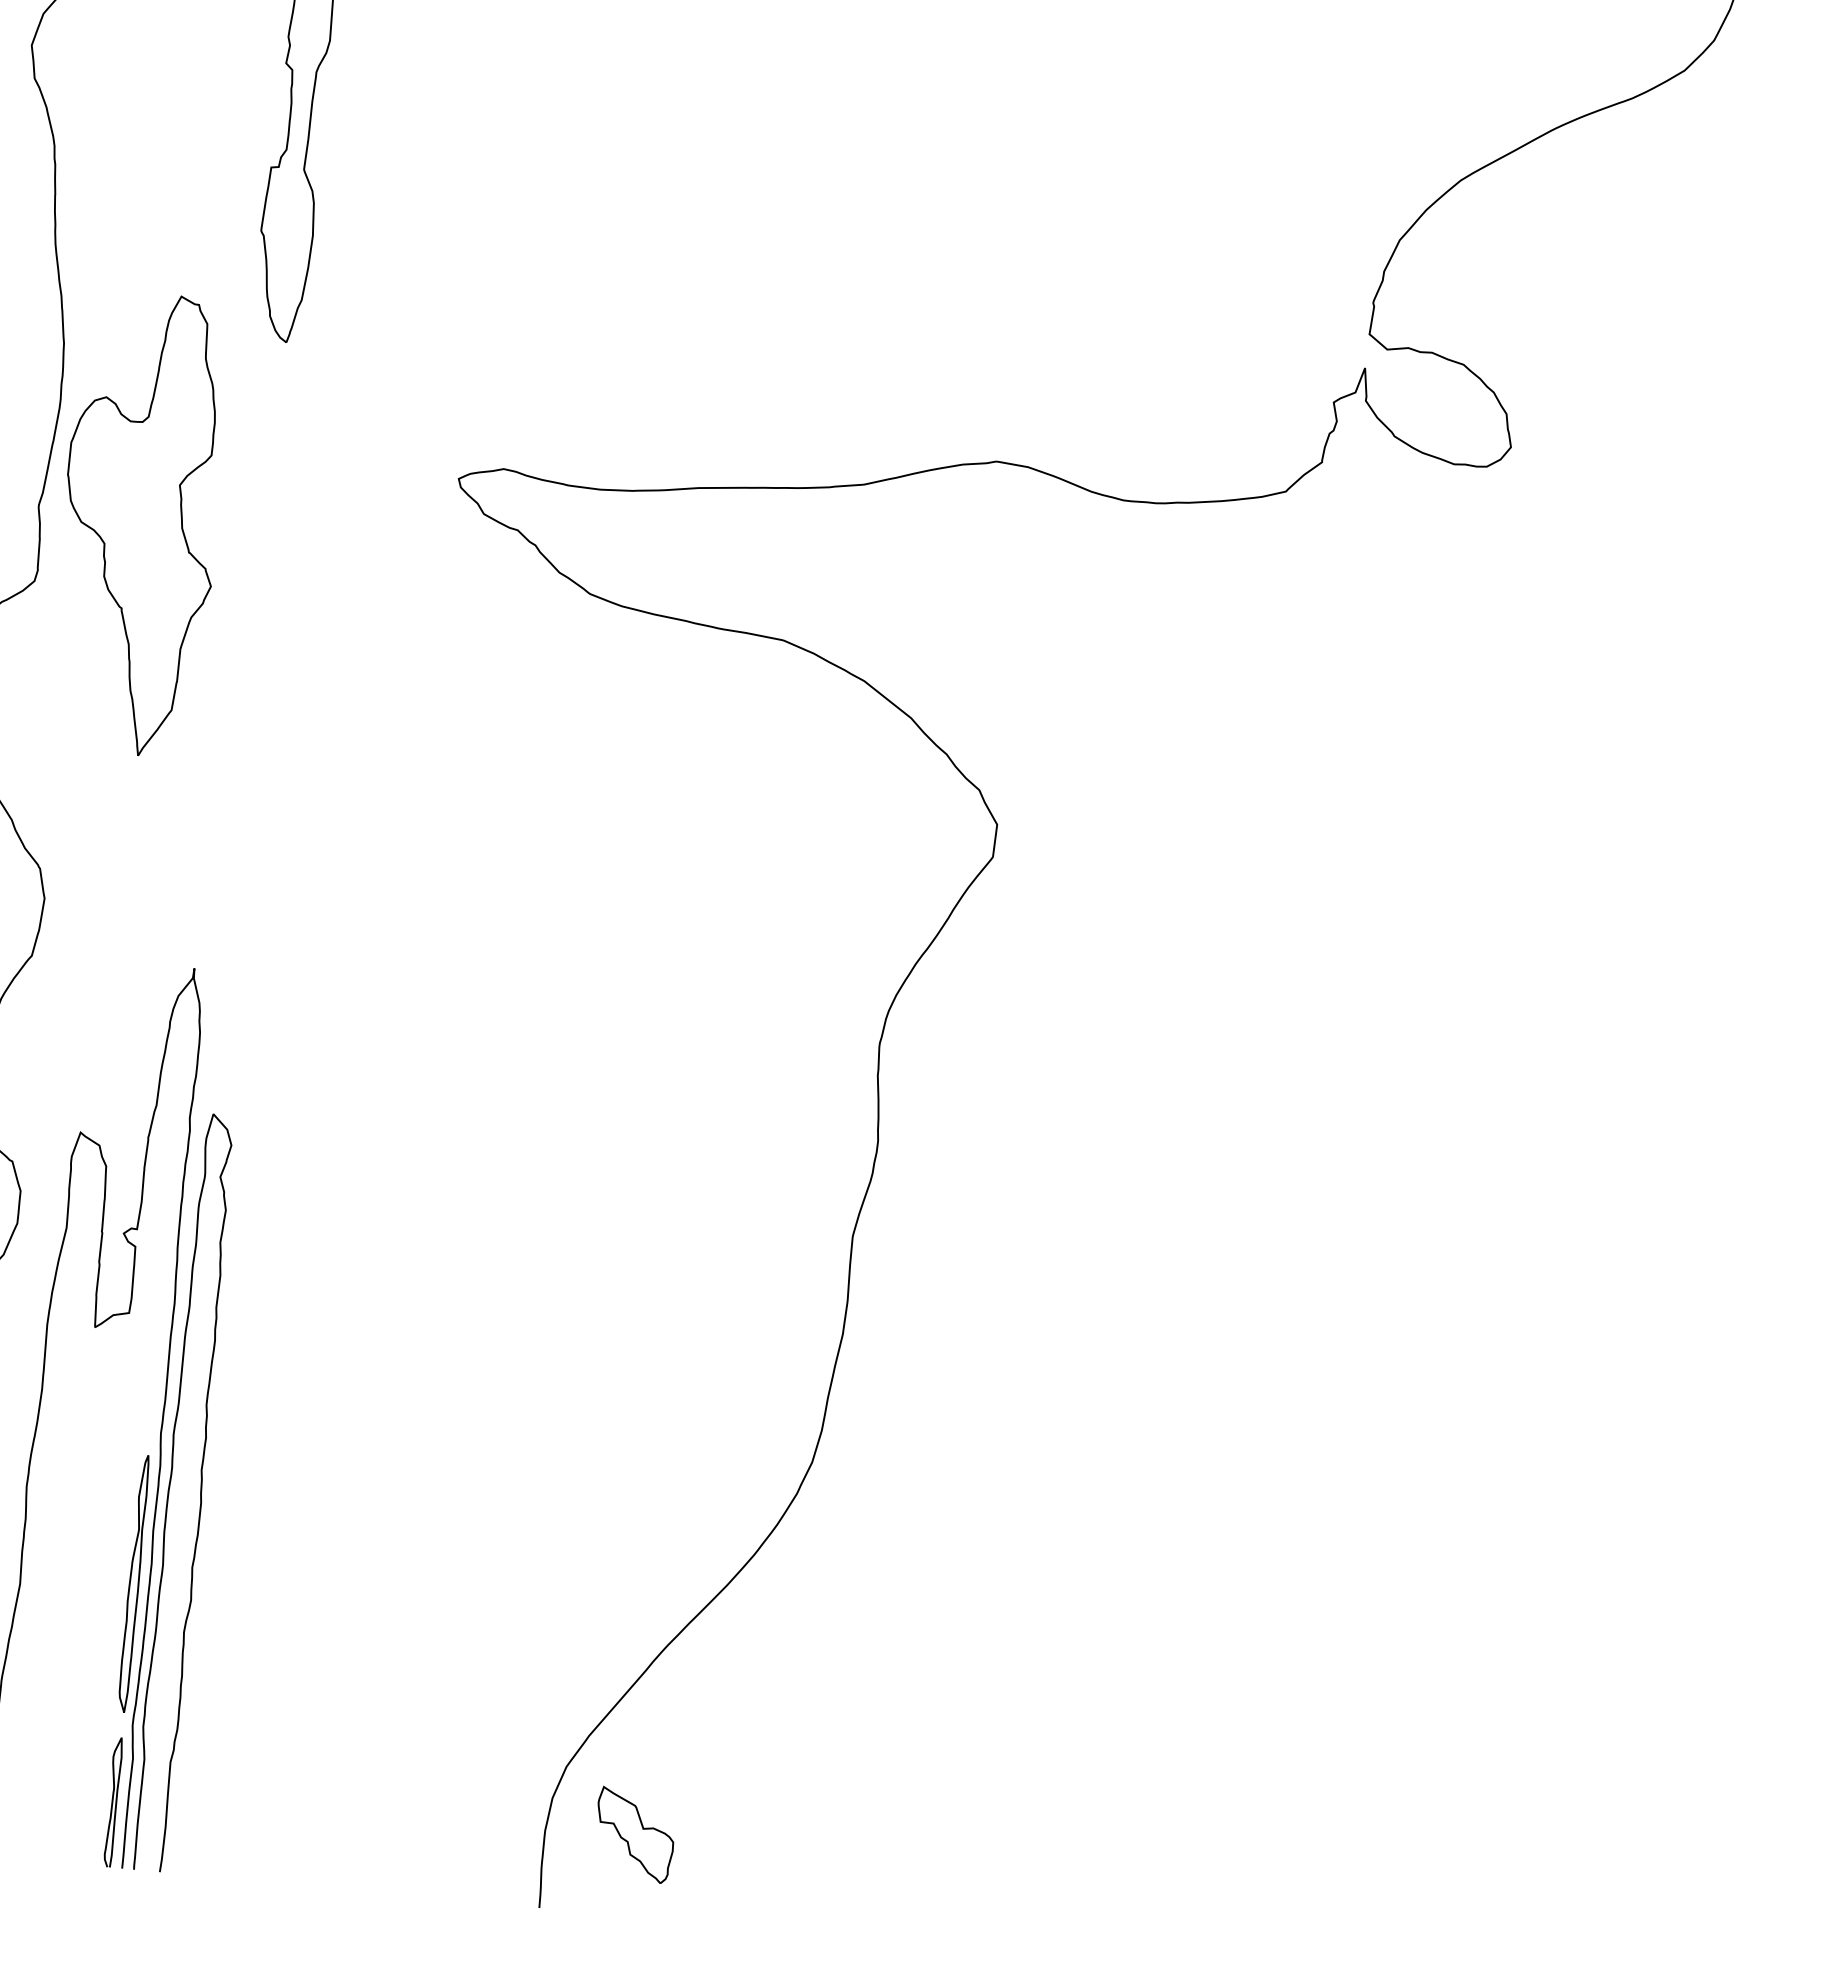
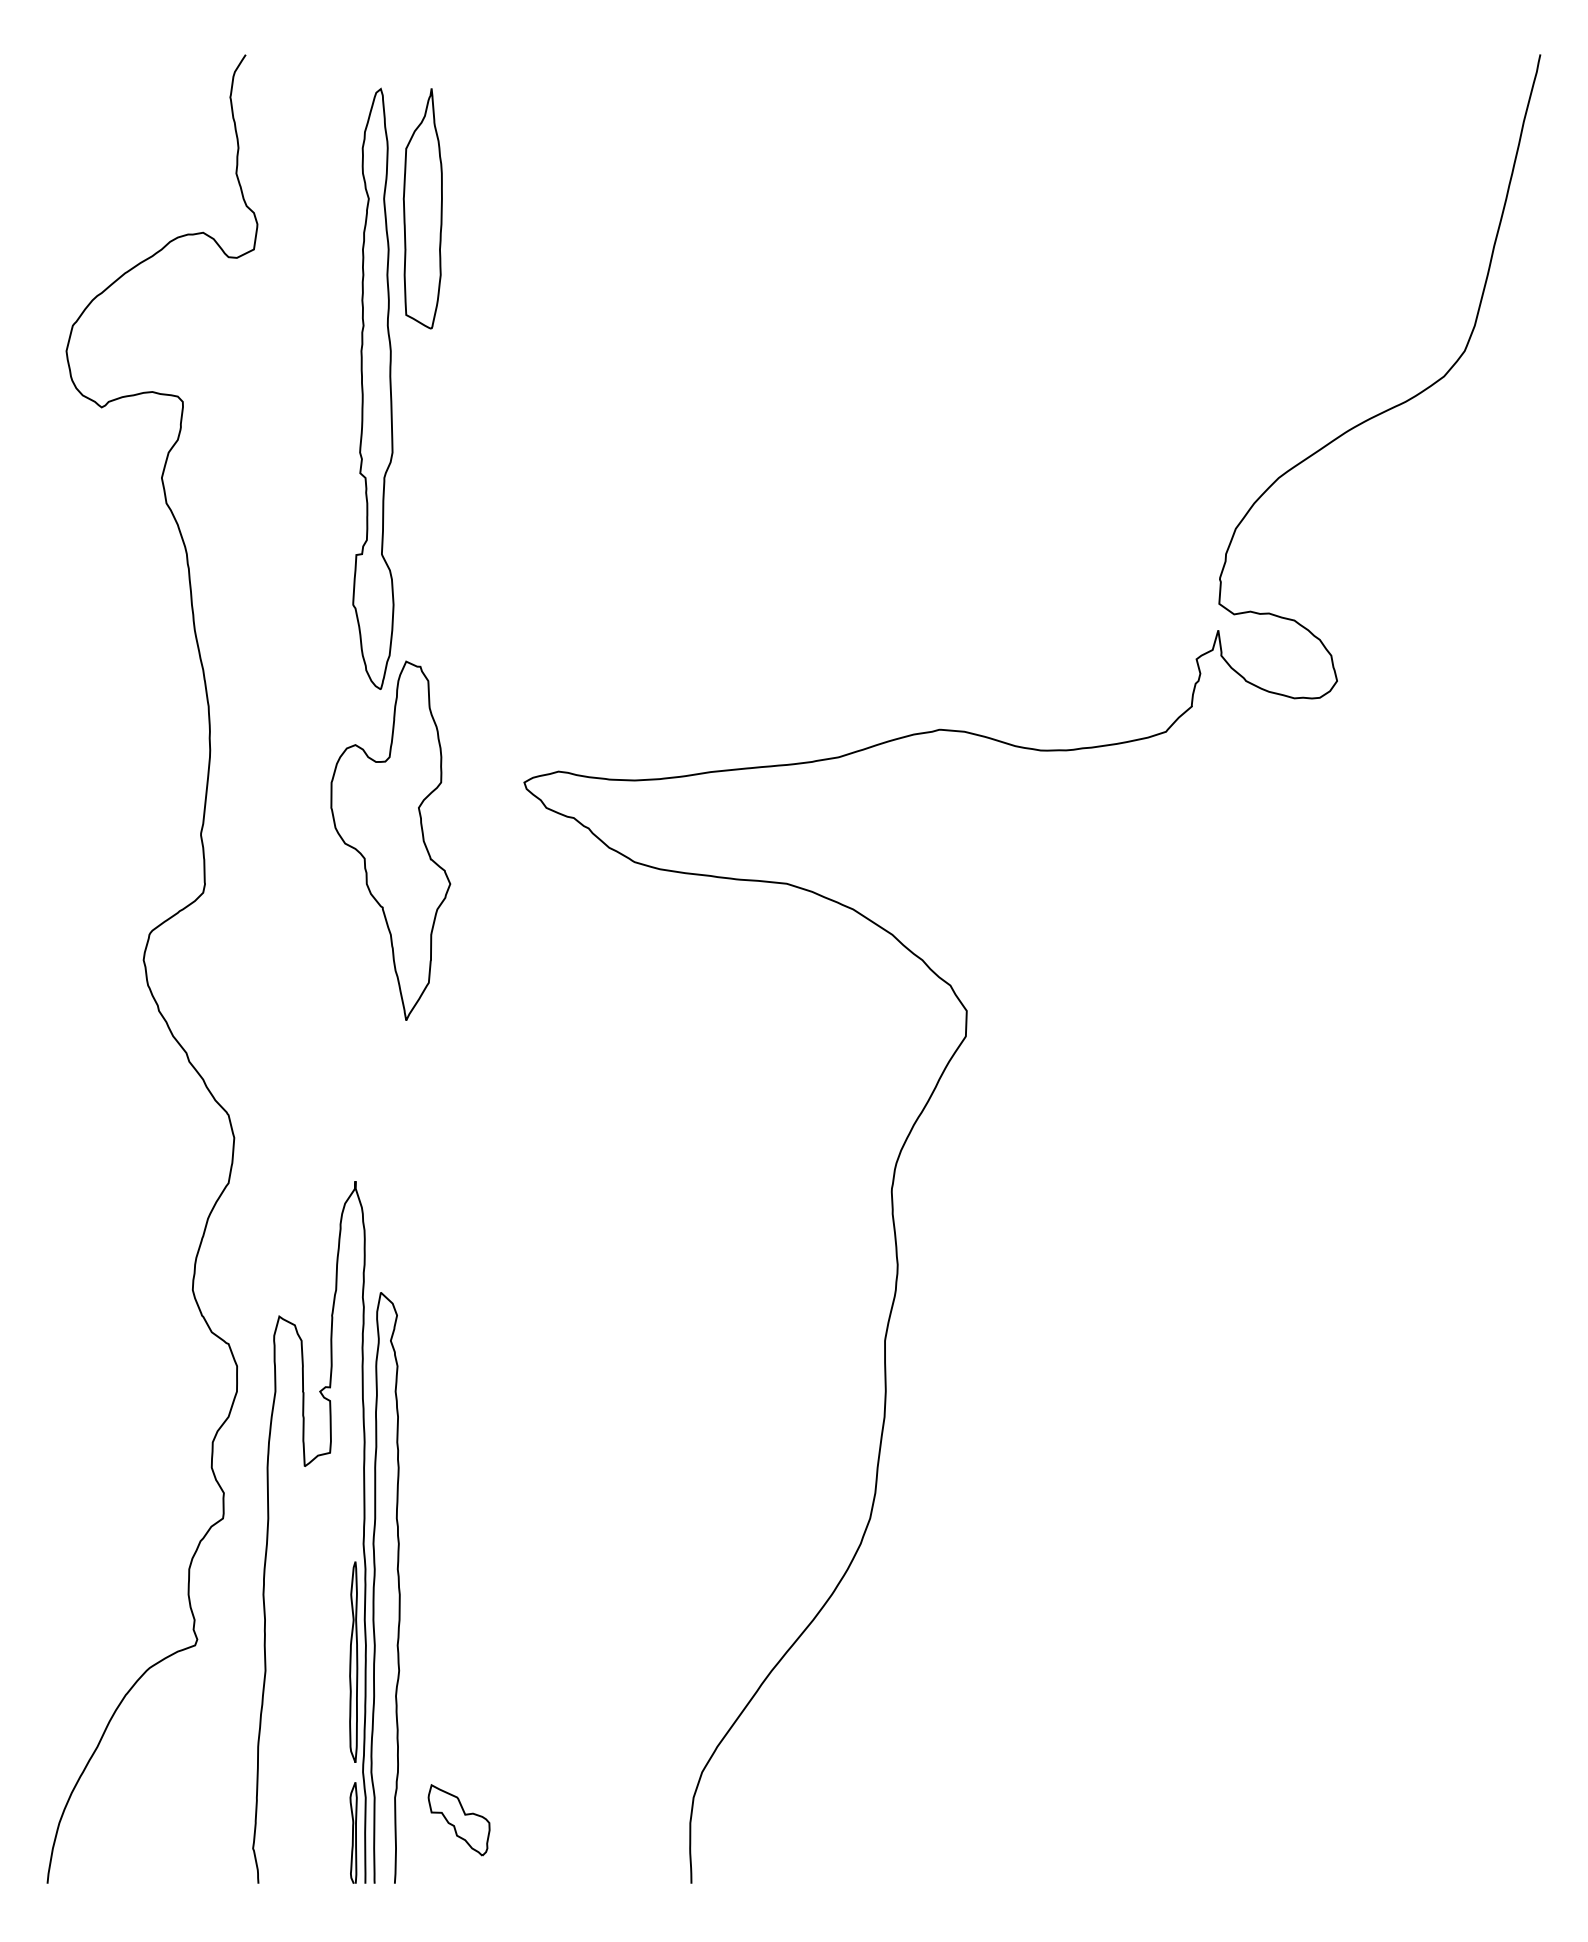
part: (139, 523) -> (390, 840), moved
part: (634, 1835) -> (458, 1820), moved

